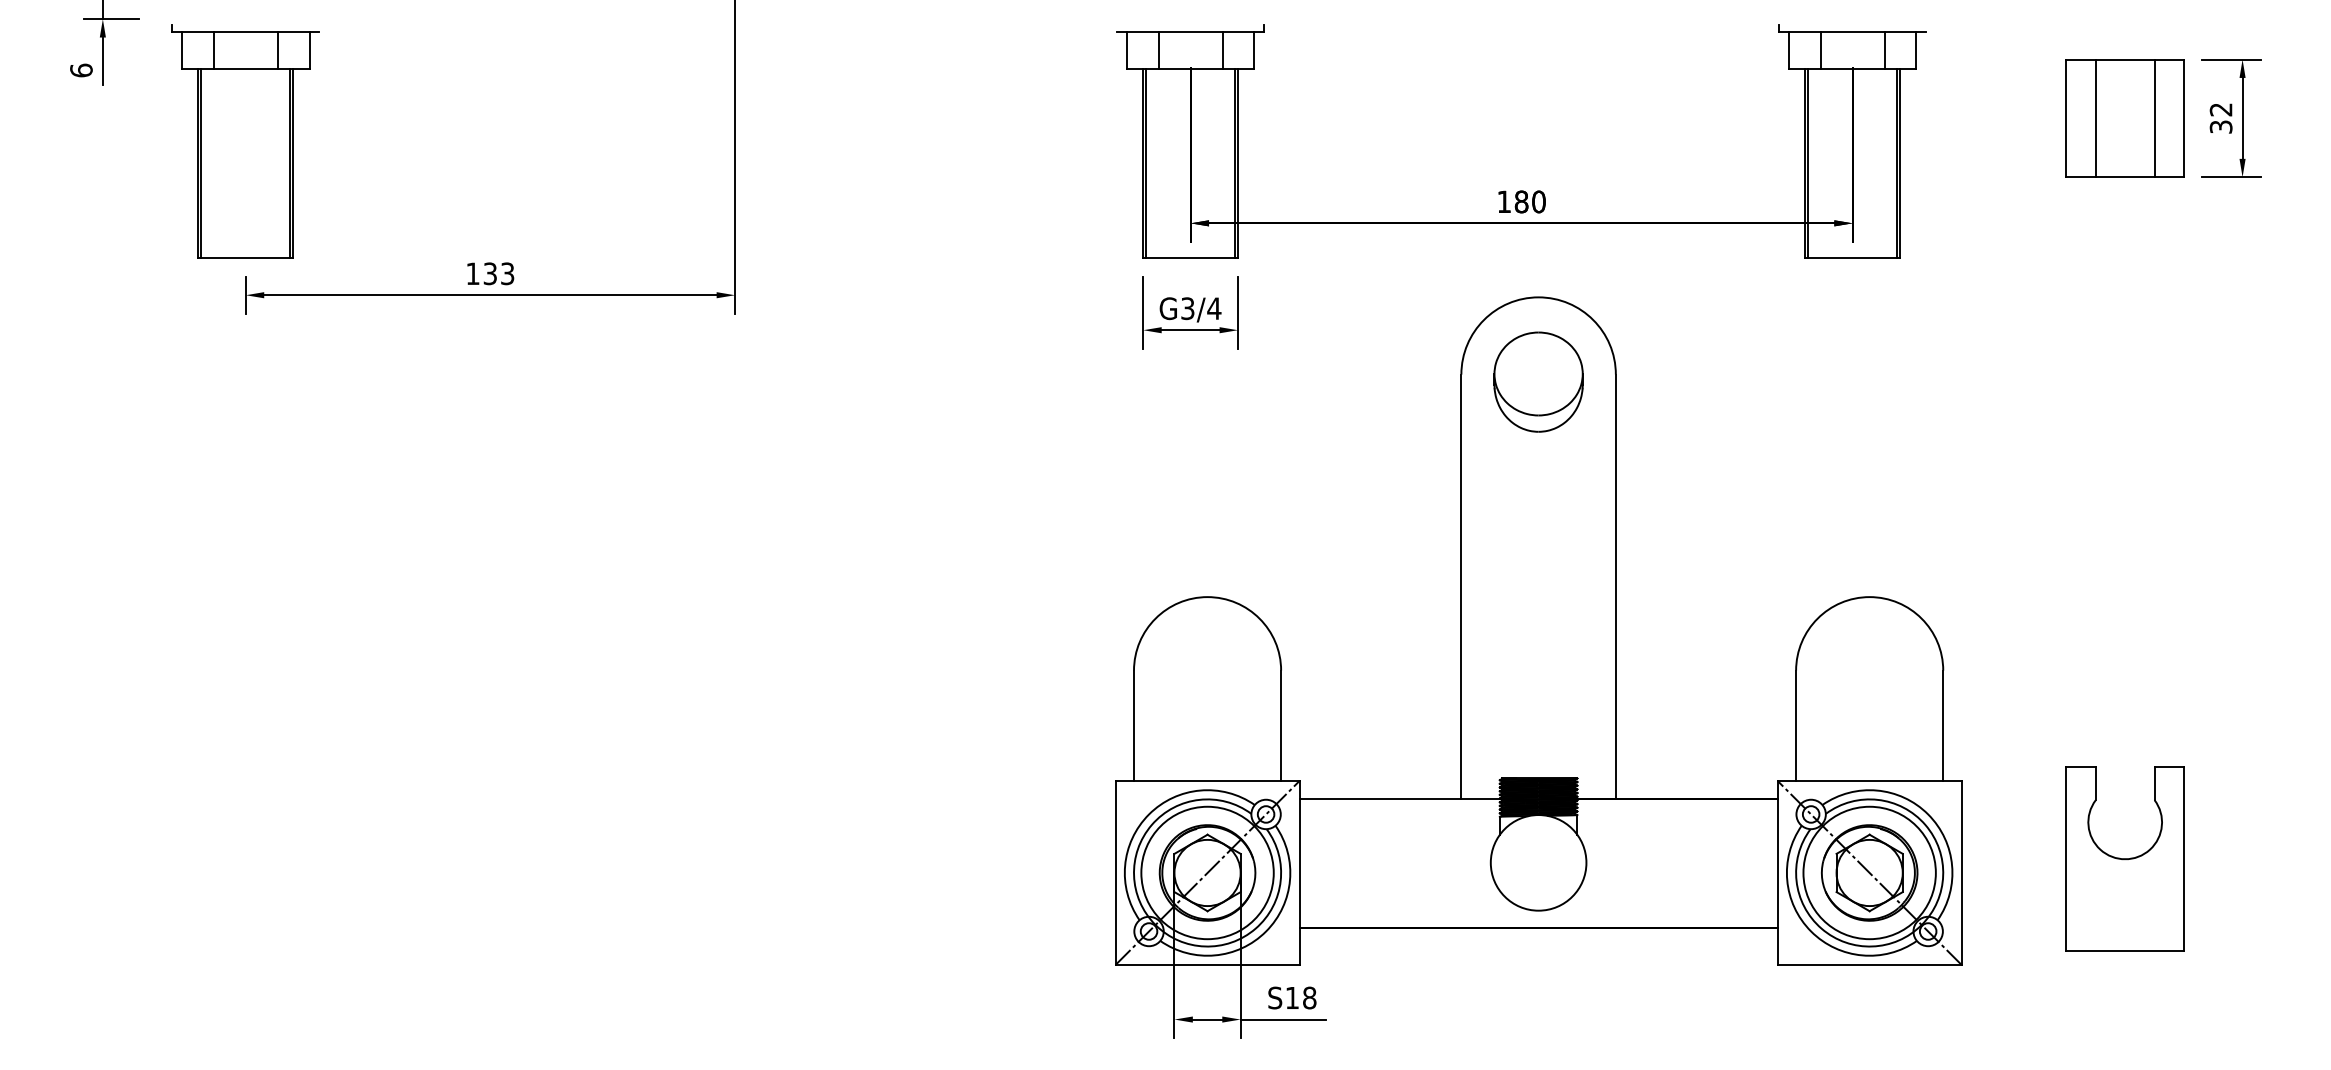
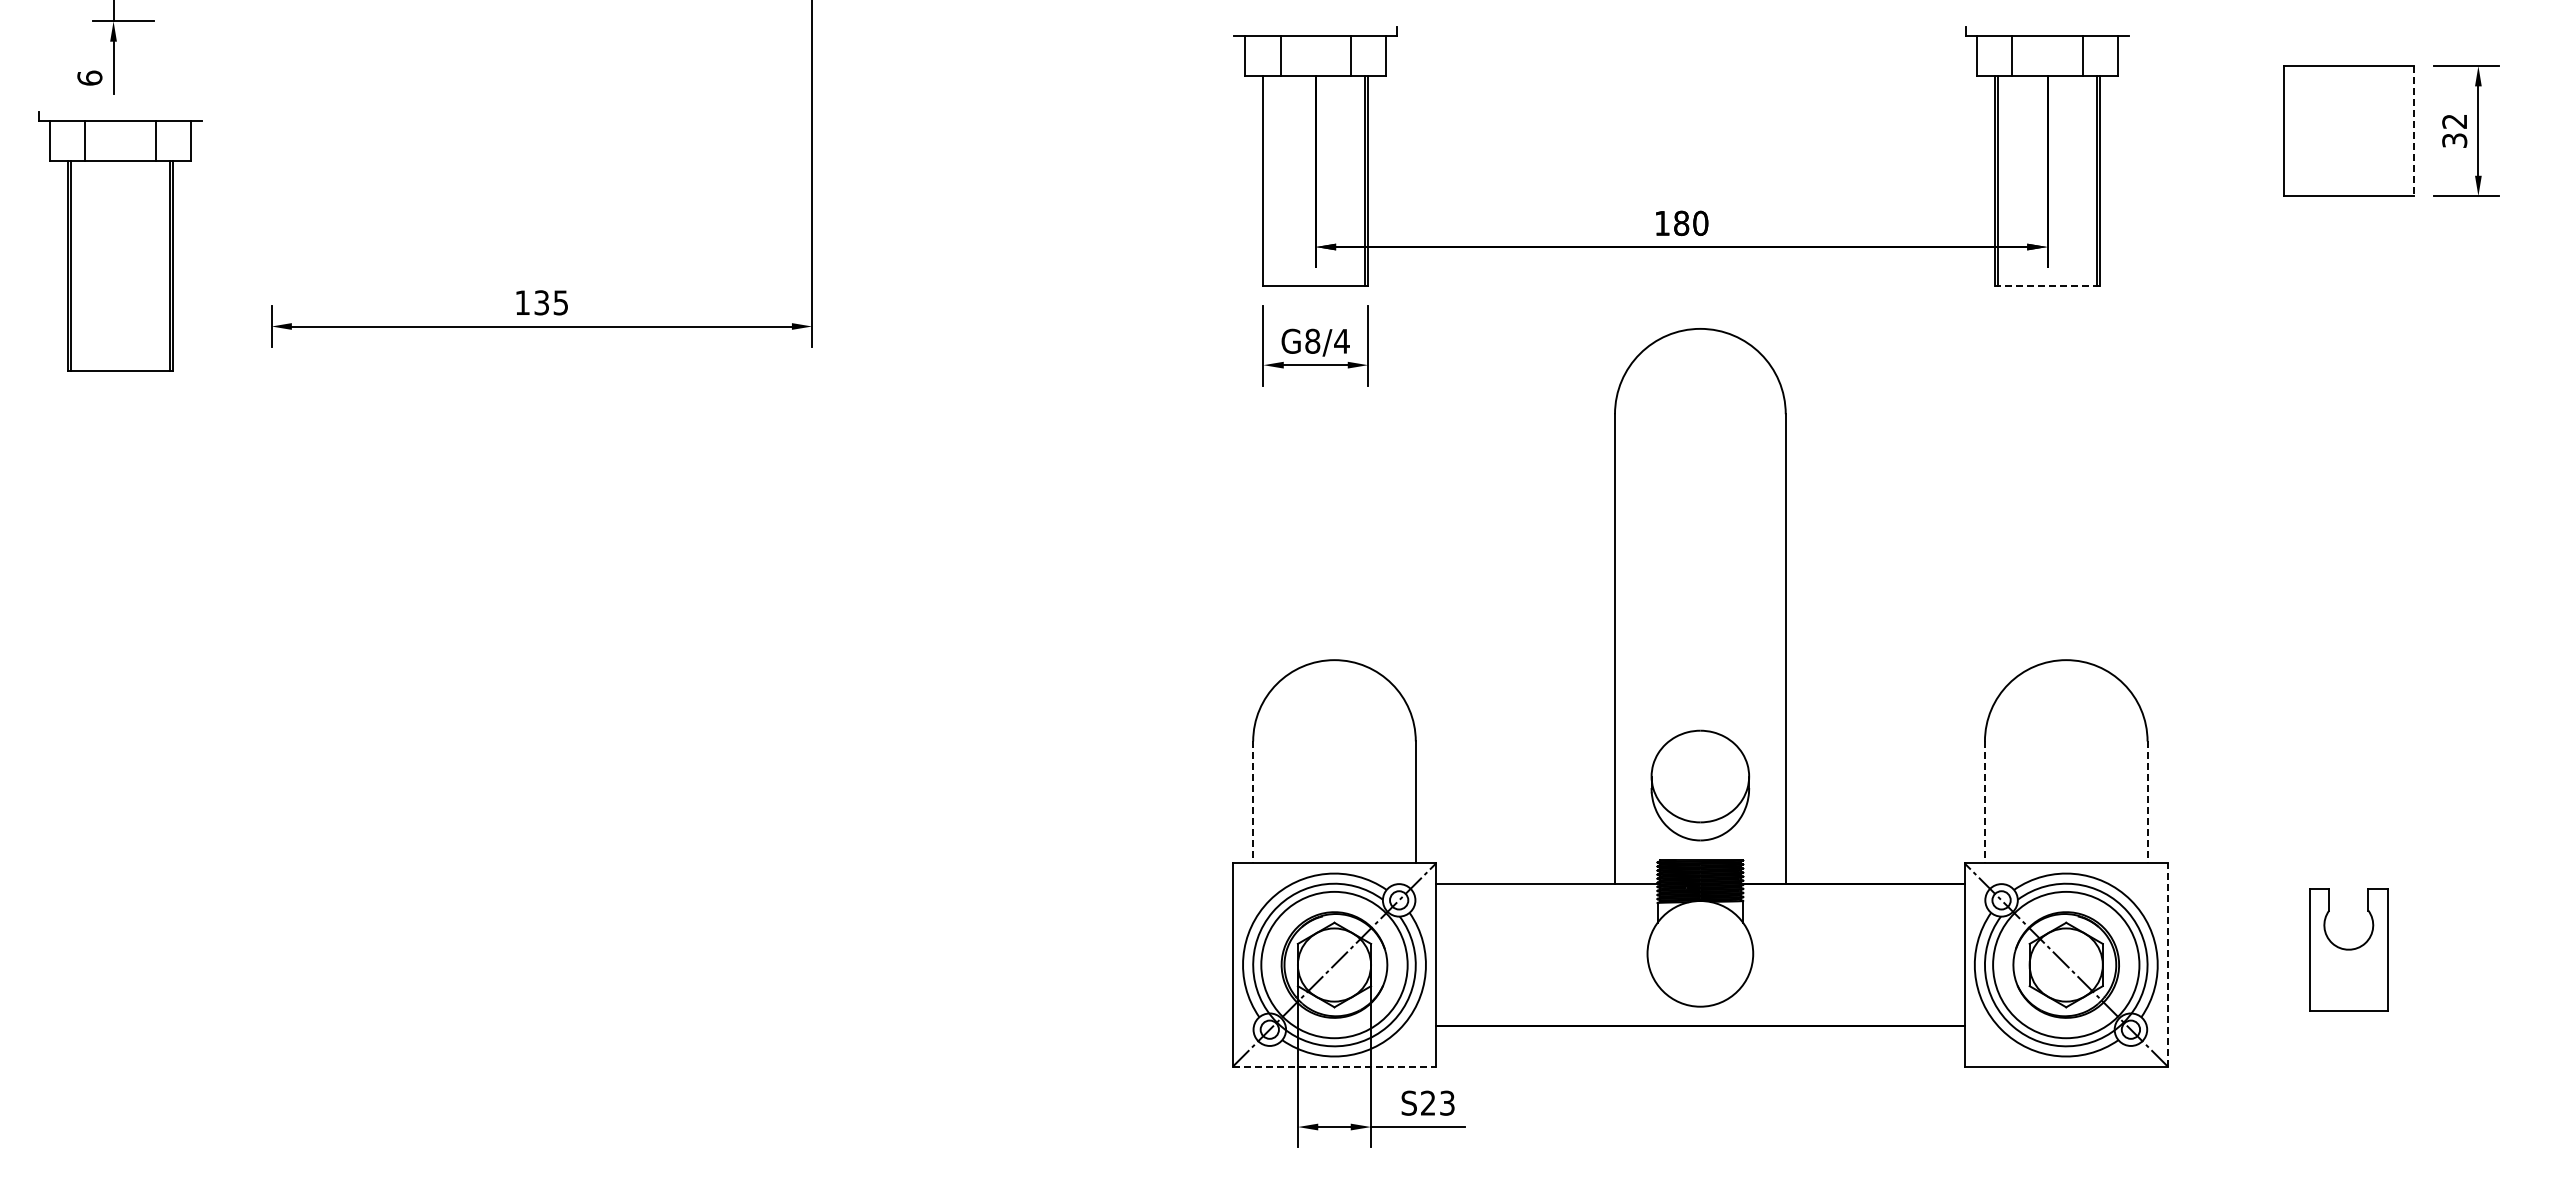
line: (2096, 118) -> (2316, 131), removed
line: (2154, 118) -> (2381, 131), removed
line: (2183, 118) -> (2413, 131), solid -> dashed
part: (245, 141) -> (120, 241), moved
line: (1146, 163) -> (1266, 180), removed
line: (1852, 258) -> (2047, 285), solid -> dashed
text: (508, 273) -> (561, 302), 133 -> 135
text: (1187, 307) -> (1312, 340), G3/4 -> G8/4
part: (1538, 382) -> (1700, 785), moved
line: (1134, 725) -> (1253, 802), solid -> dashed
line: (1795, 725) -> (1984, 802), solid -> dashed
line: (1943, 725) -> (2147, 802), solid -> dashed
part: (2125, 858) -> (2348, 949), size x0.6
line: (1961, 873) -> (2167, 965), solid -> dashed
line: (1207, 964) -> (1334, 1066), solid -> dashed
text: (1300, 997) -> (1437, 1102), S18 -> S23

